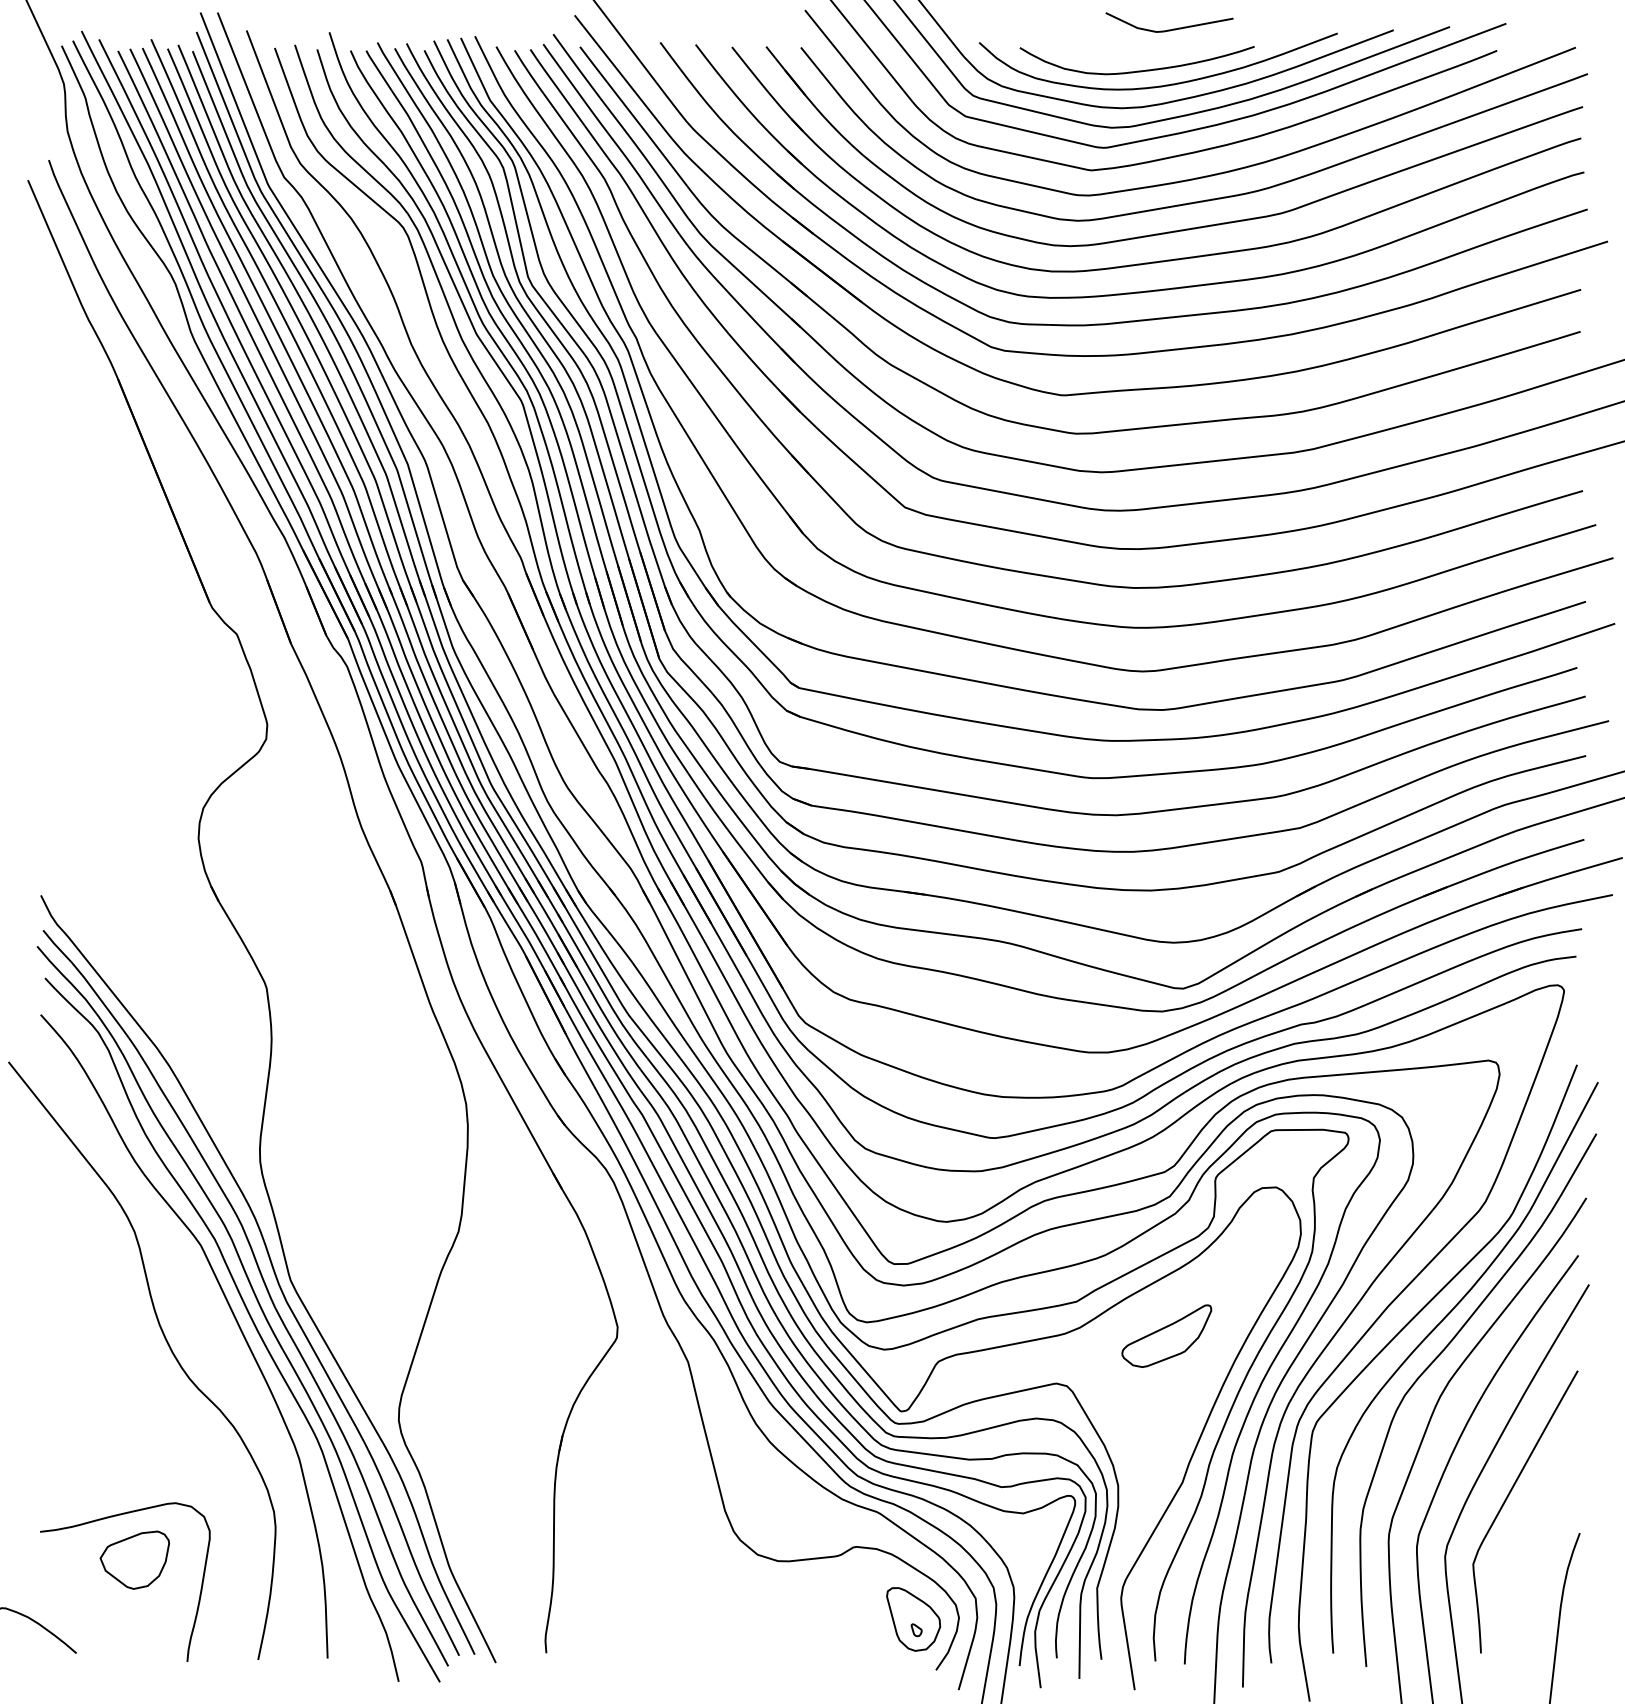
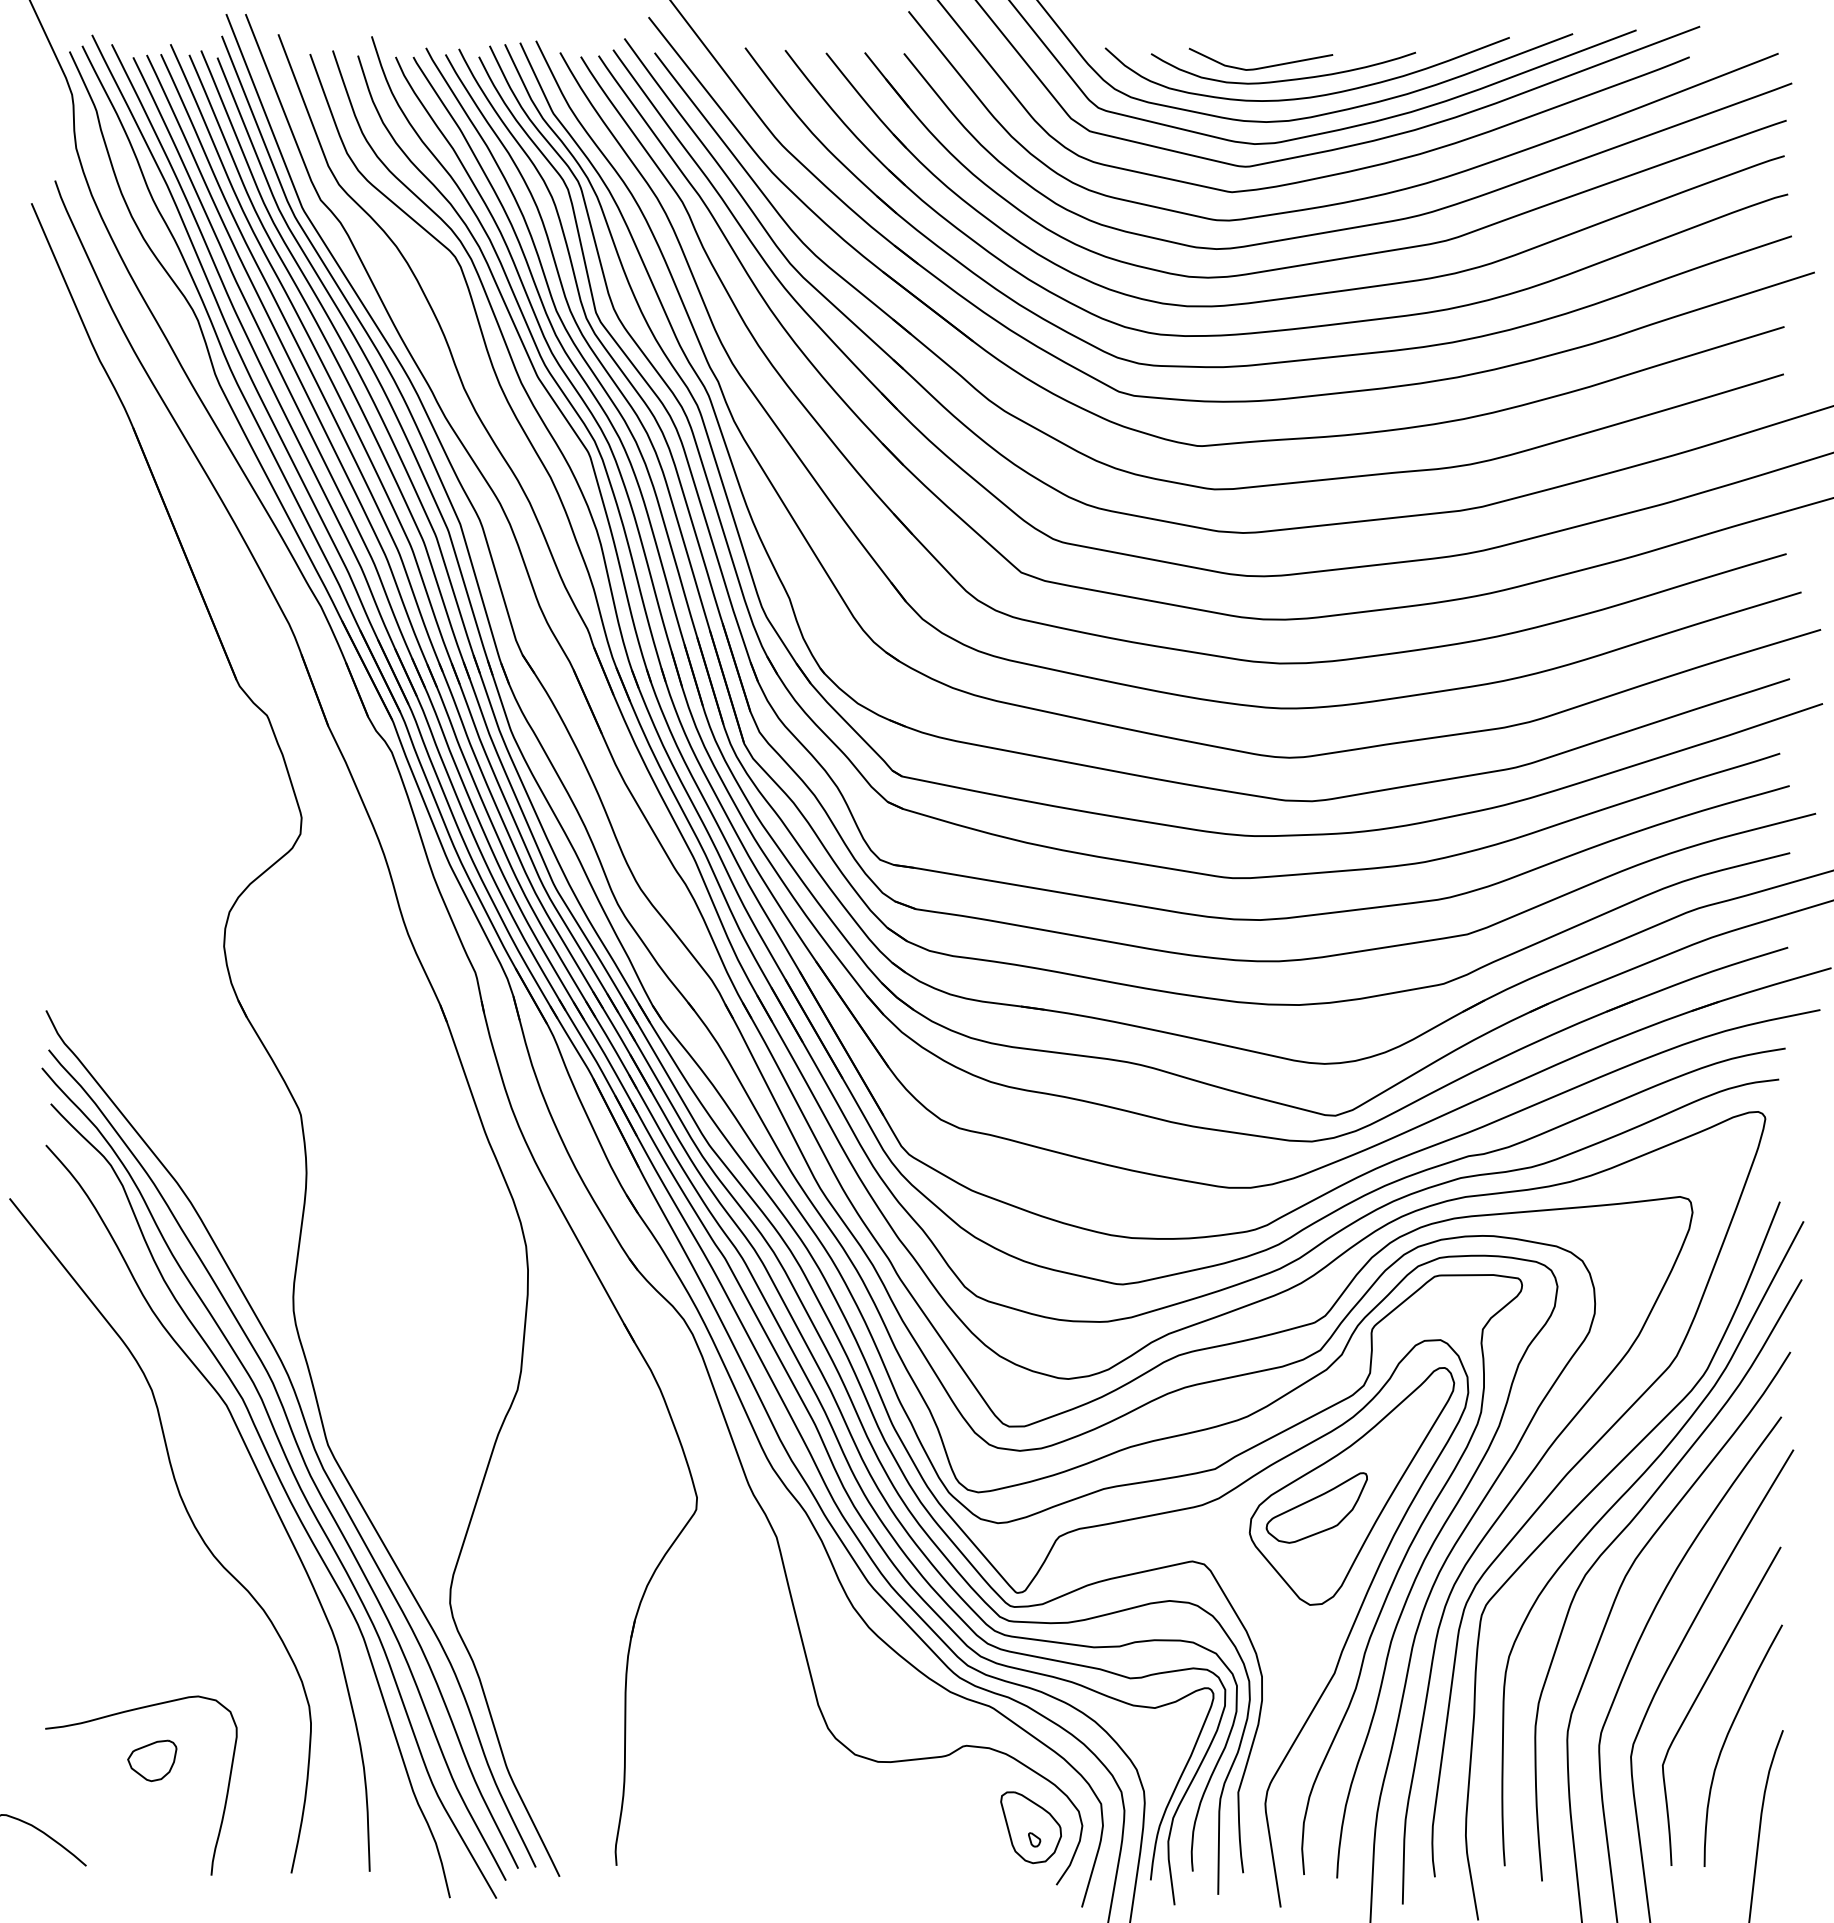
curve: (1171, 28) -> (1263, 66), moved
part: (1197, 1317) -> (1351, 1486), added
curve: (1530, 1540) -> (1727, 1738), added
part: (135, 1559) -> (152, 1760), size x0.62

